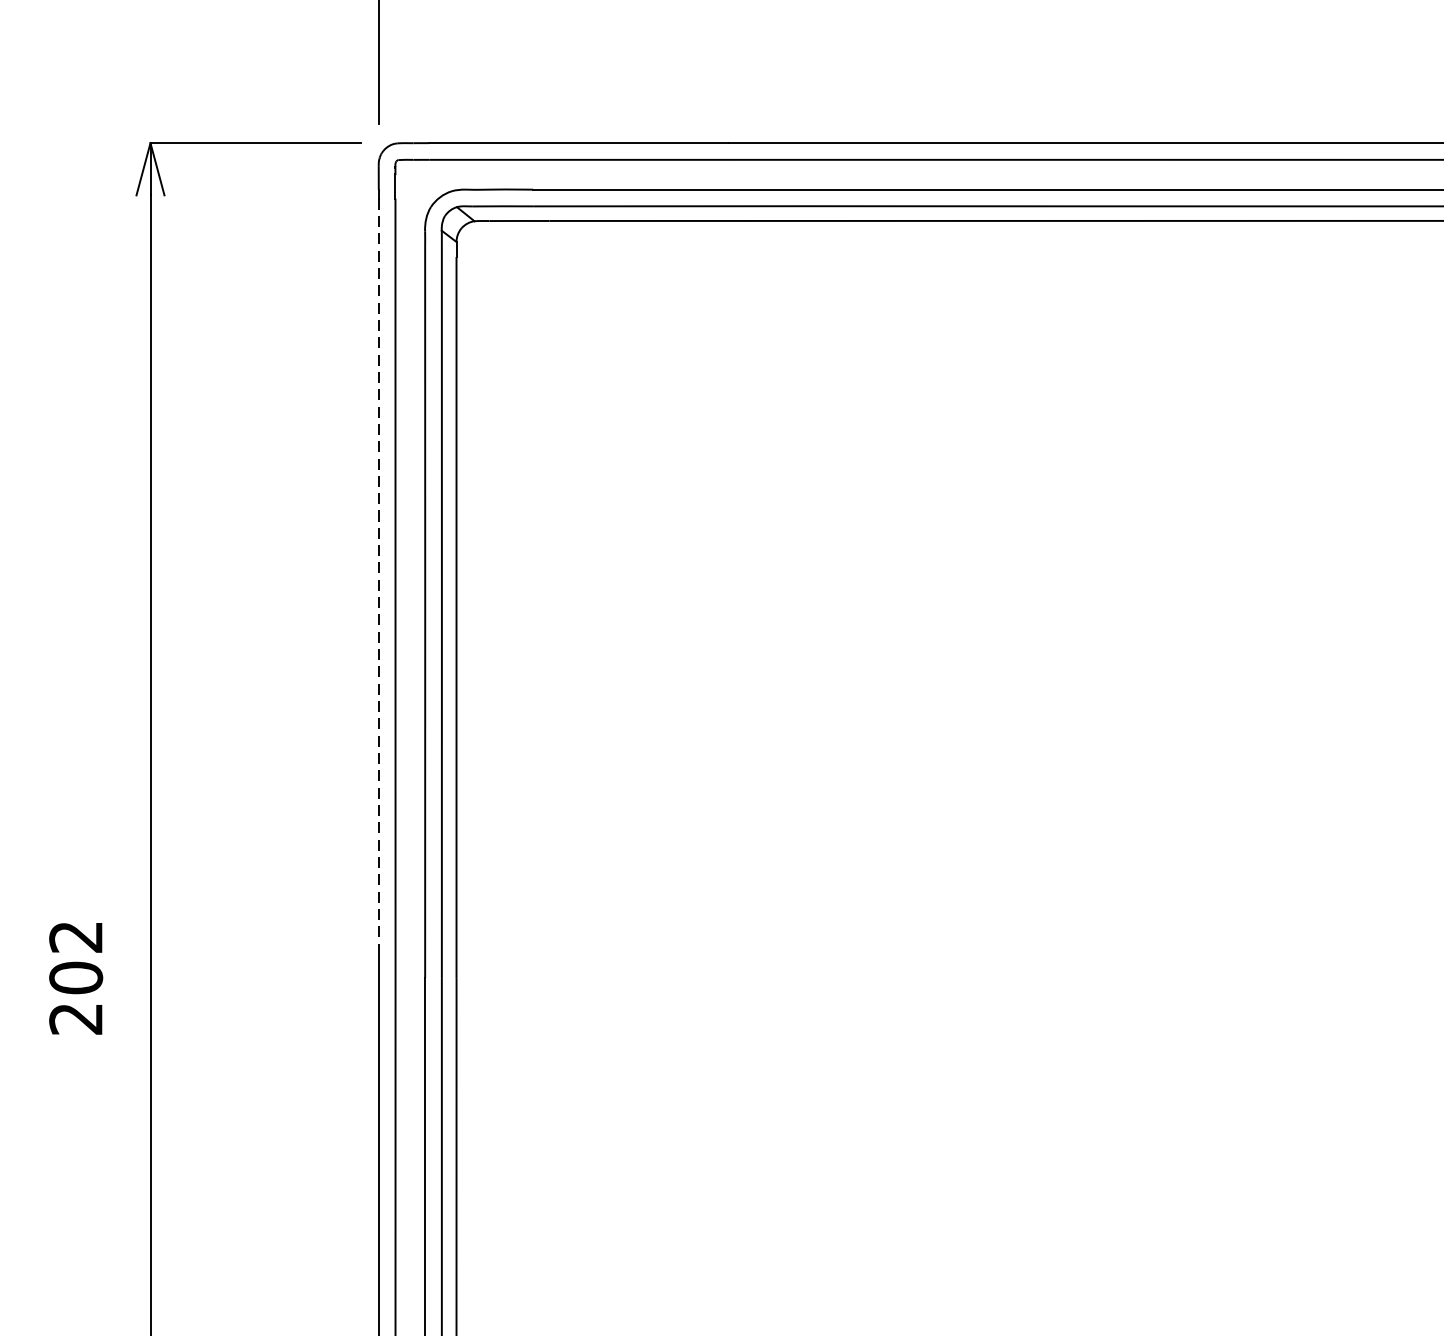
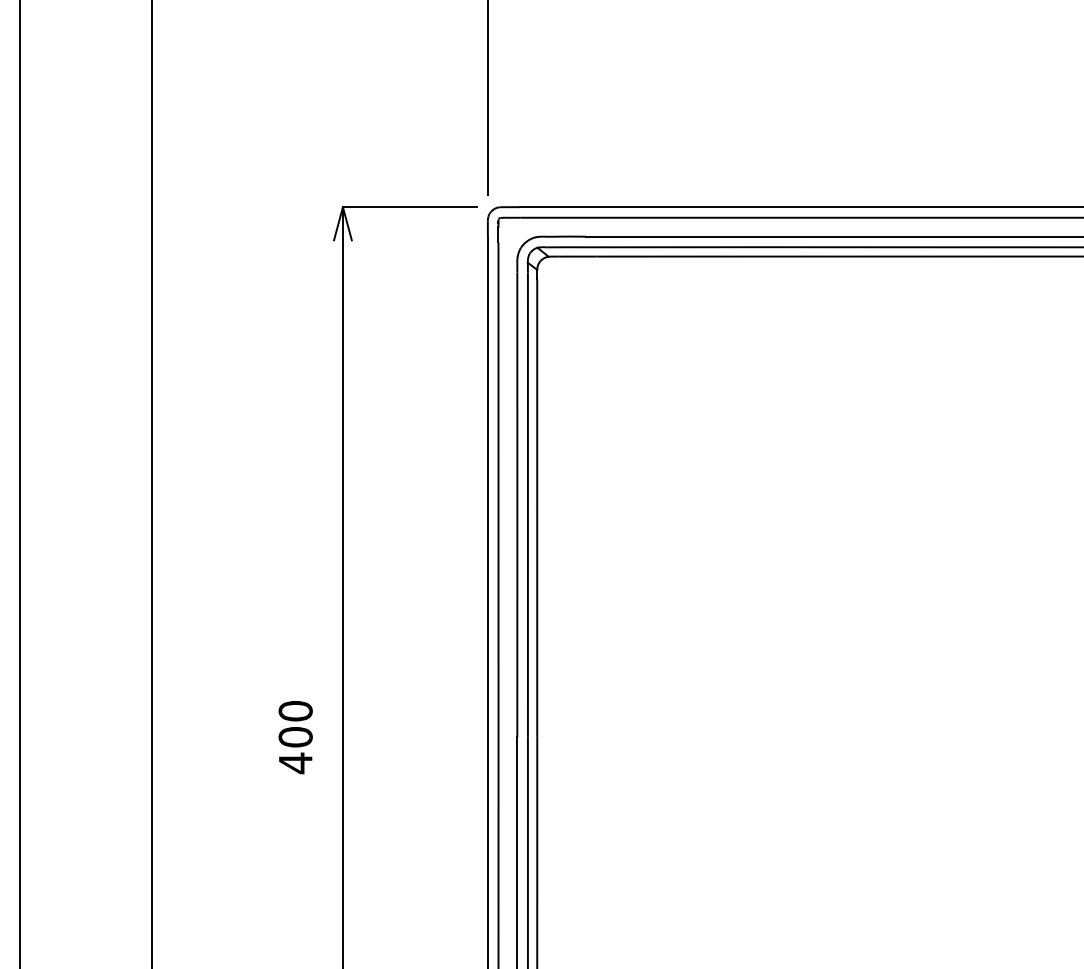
line: (378, 572) -> (487, 479), dashed -> solid
text: (75, 978) -> (295, 737), 202 -> 400

